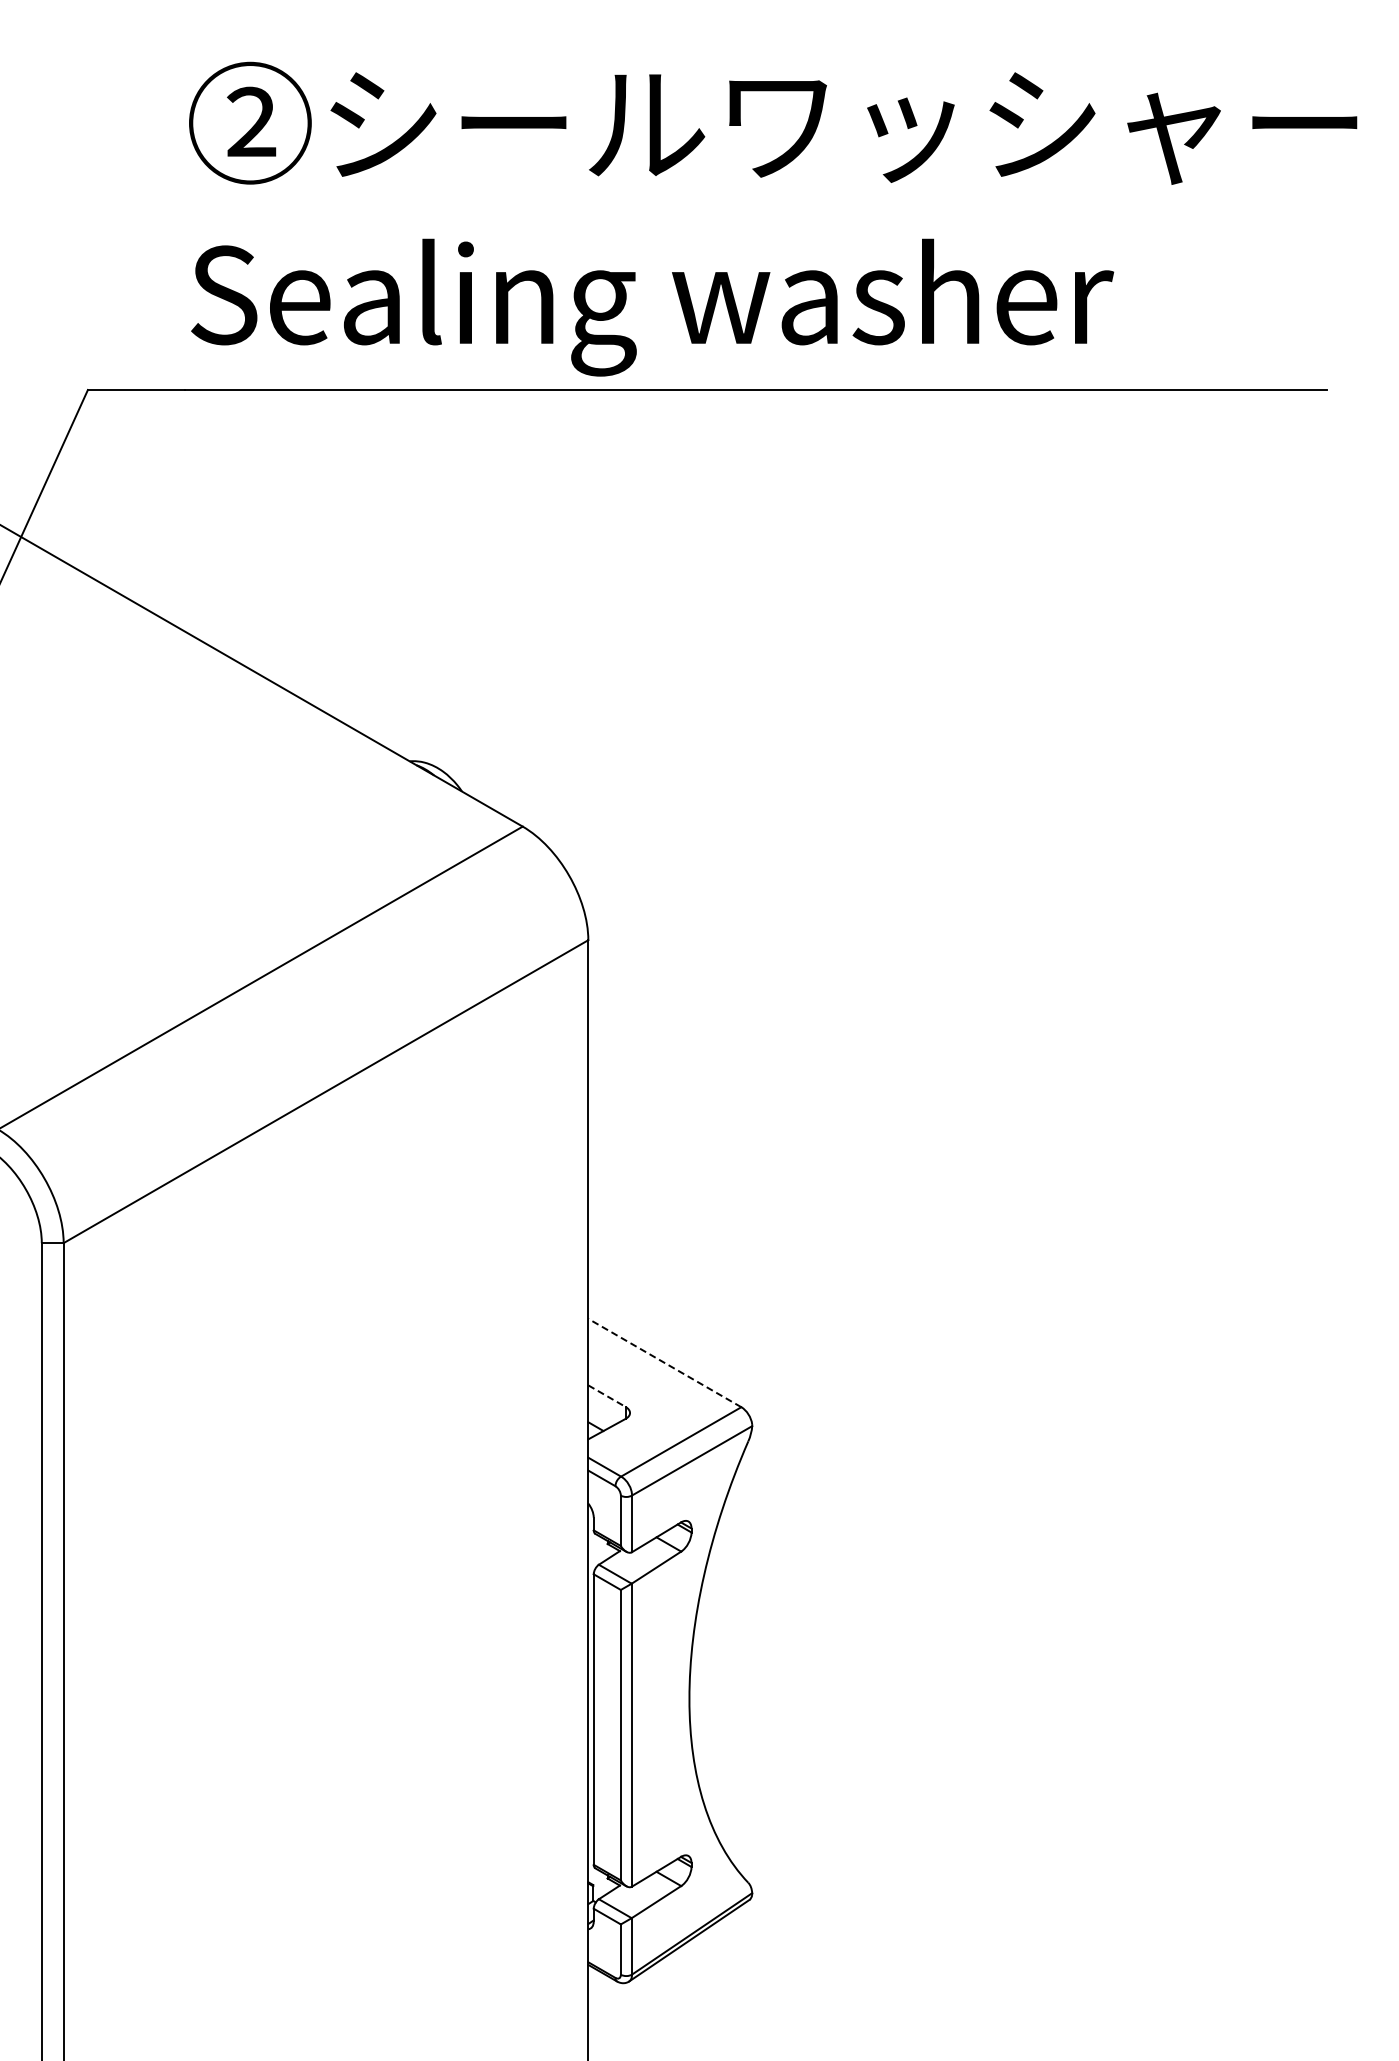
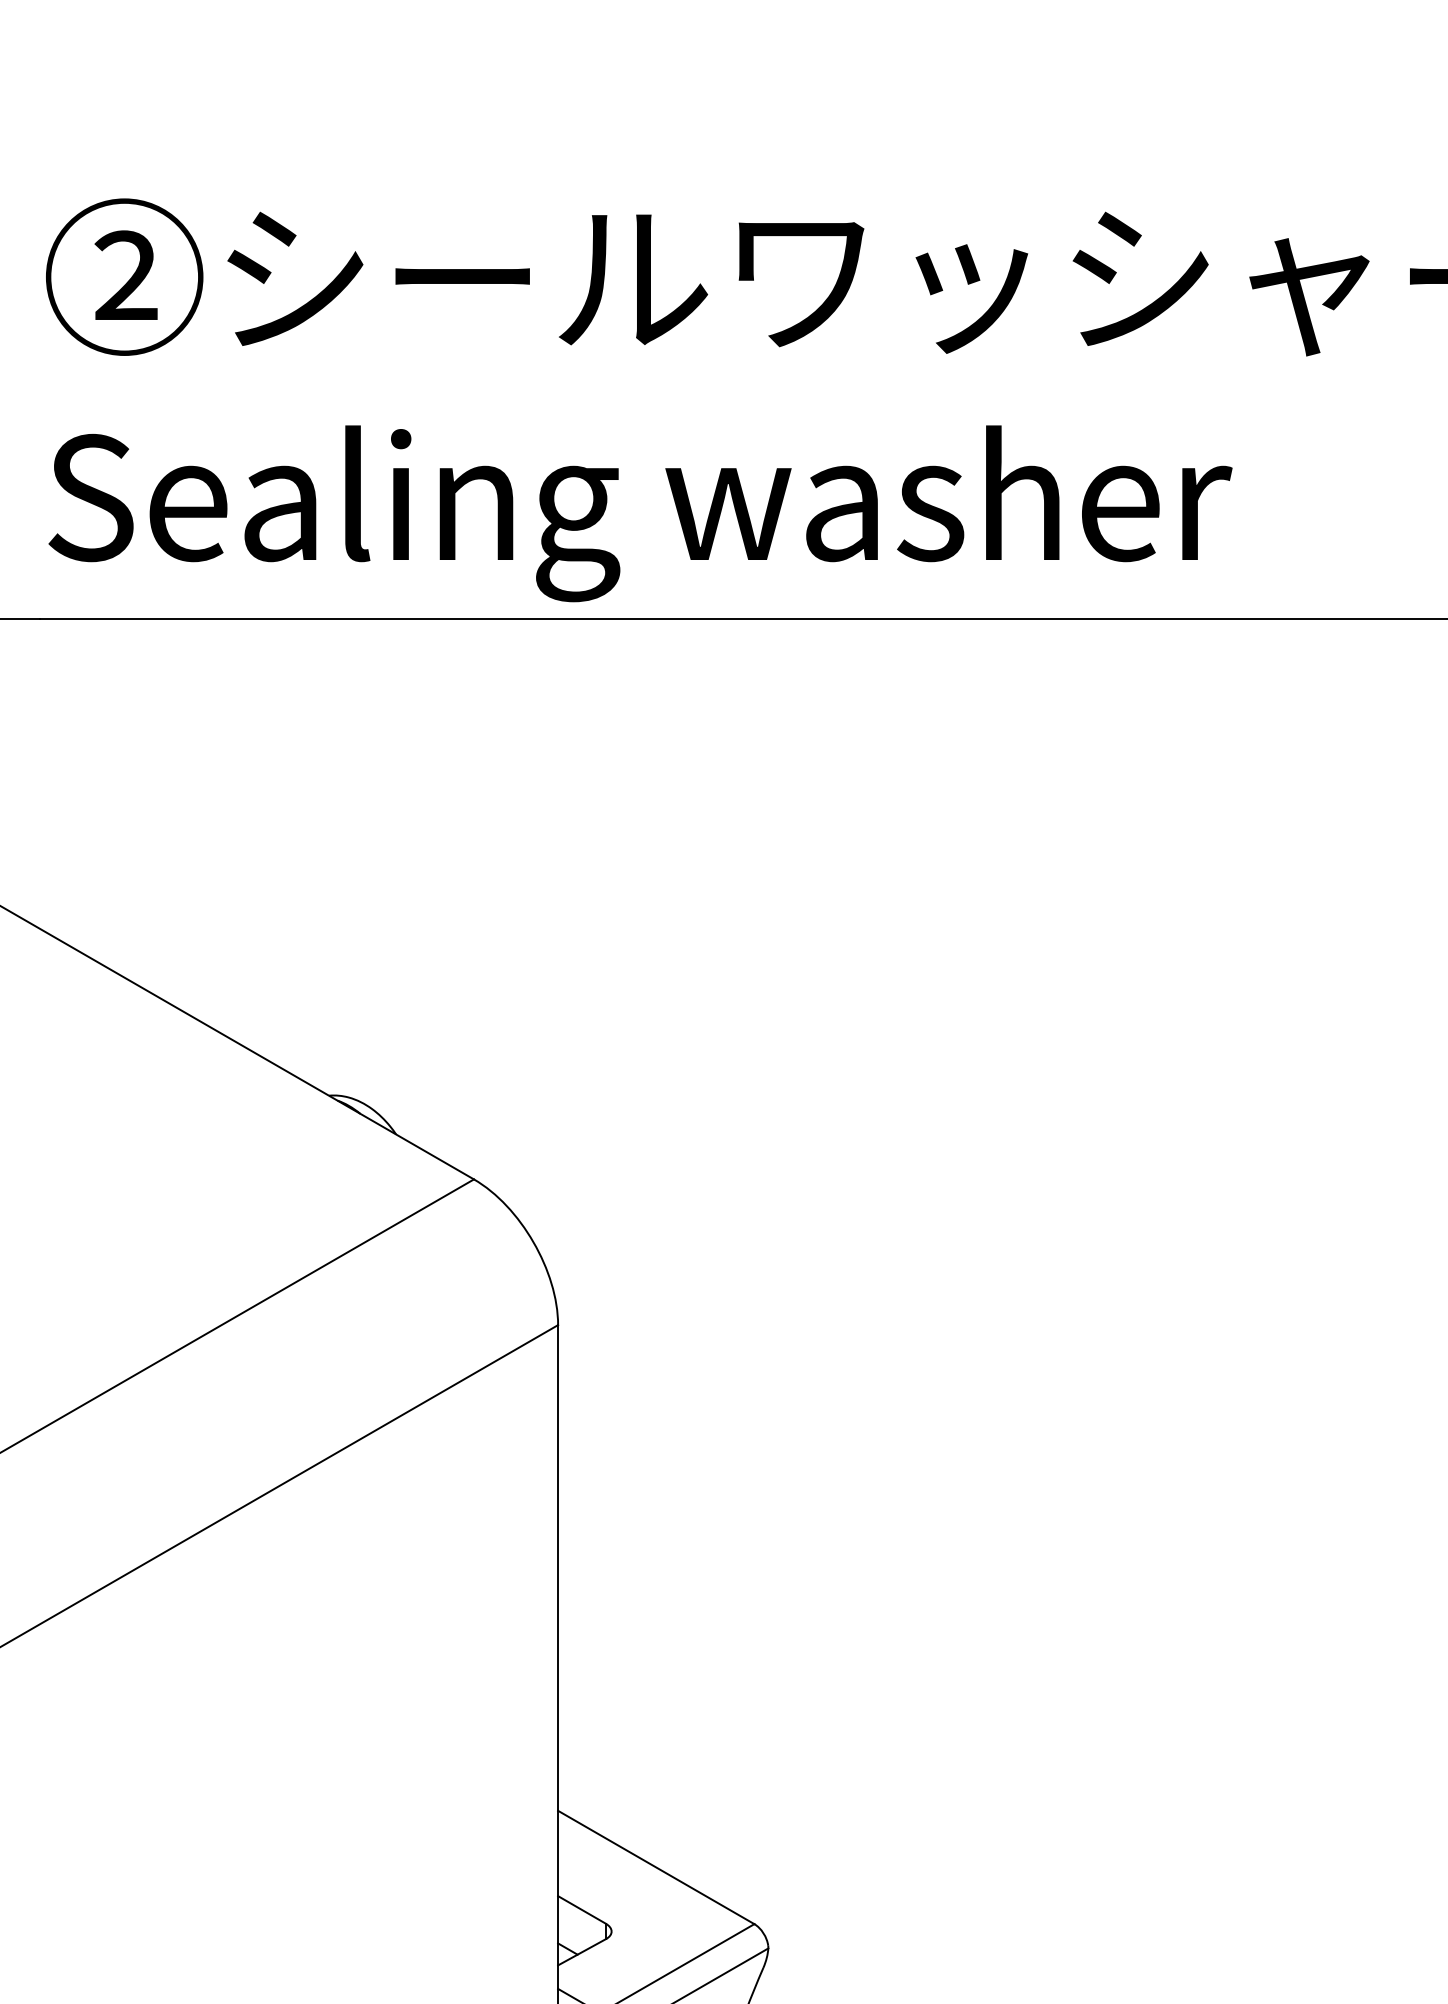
line: (664, 1362) -> (655, 1866), dashed -> solid
line: (607, 1396) -> (582, 1910), dashed -> solid

